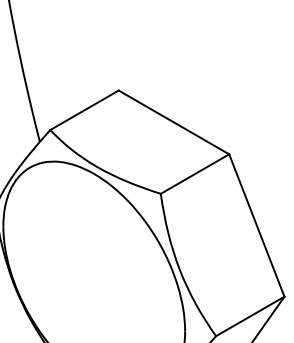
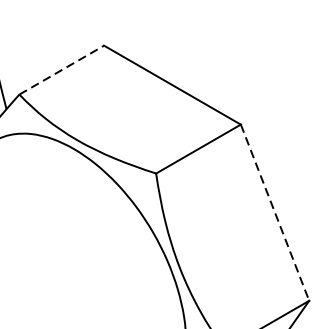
line: (84, 110) -> (61, 70), solid -> dashed
line: (257, 225) -> (275, 212), solid -> dashed

